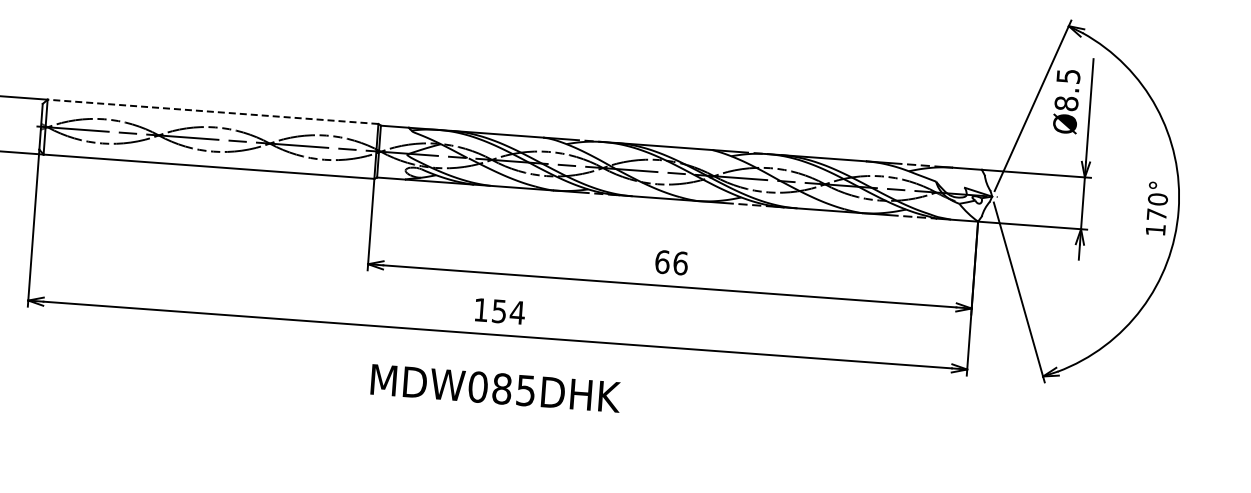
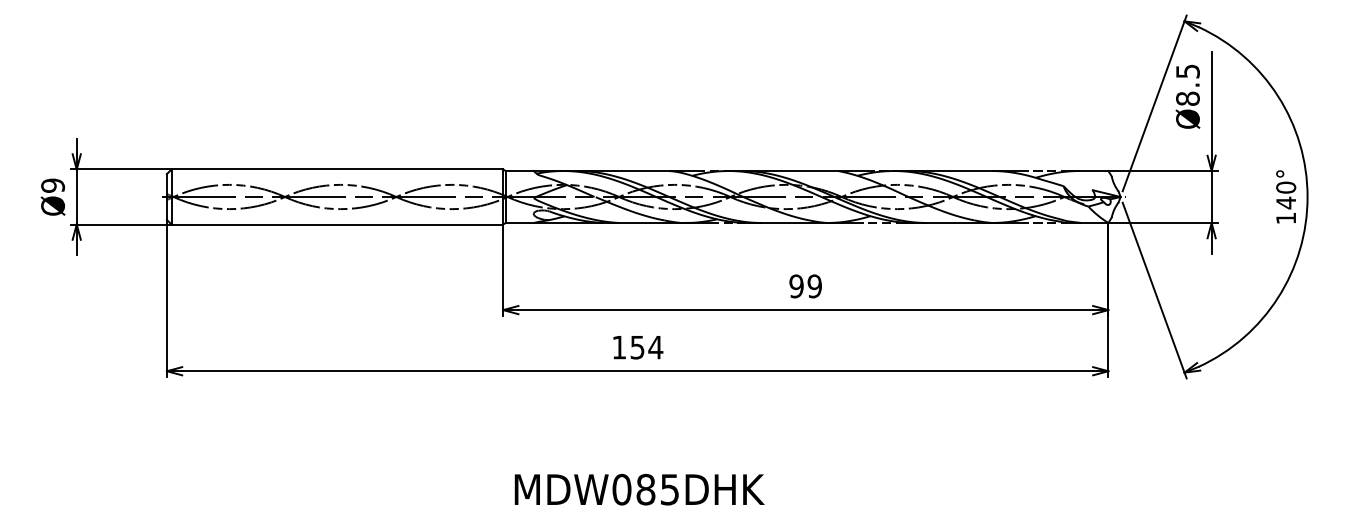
line: (213, 111) -> (337, 169), dashed -> solid
text: (1156, 214) -> (1285, 202), 170° -> 140°
text: (671, 262) -> (805, 286), 66 -> 99
text: (495, 388) -> (639, 489), moved

